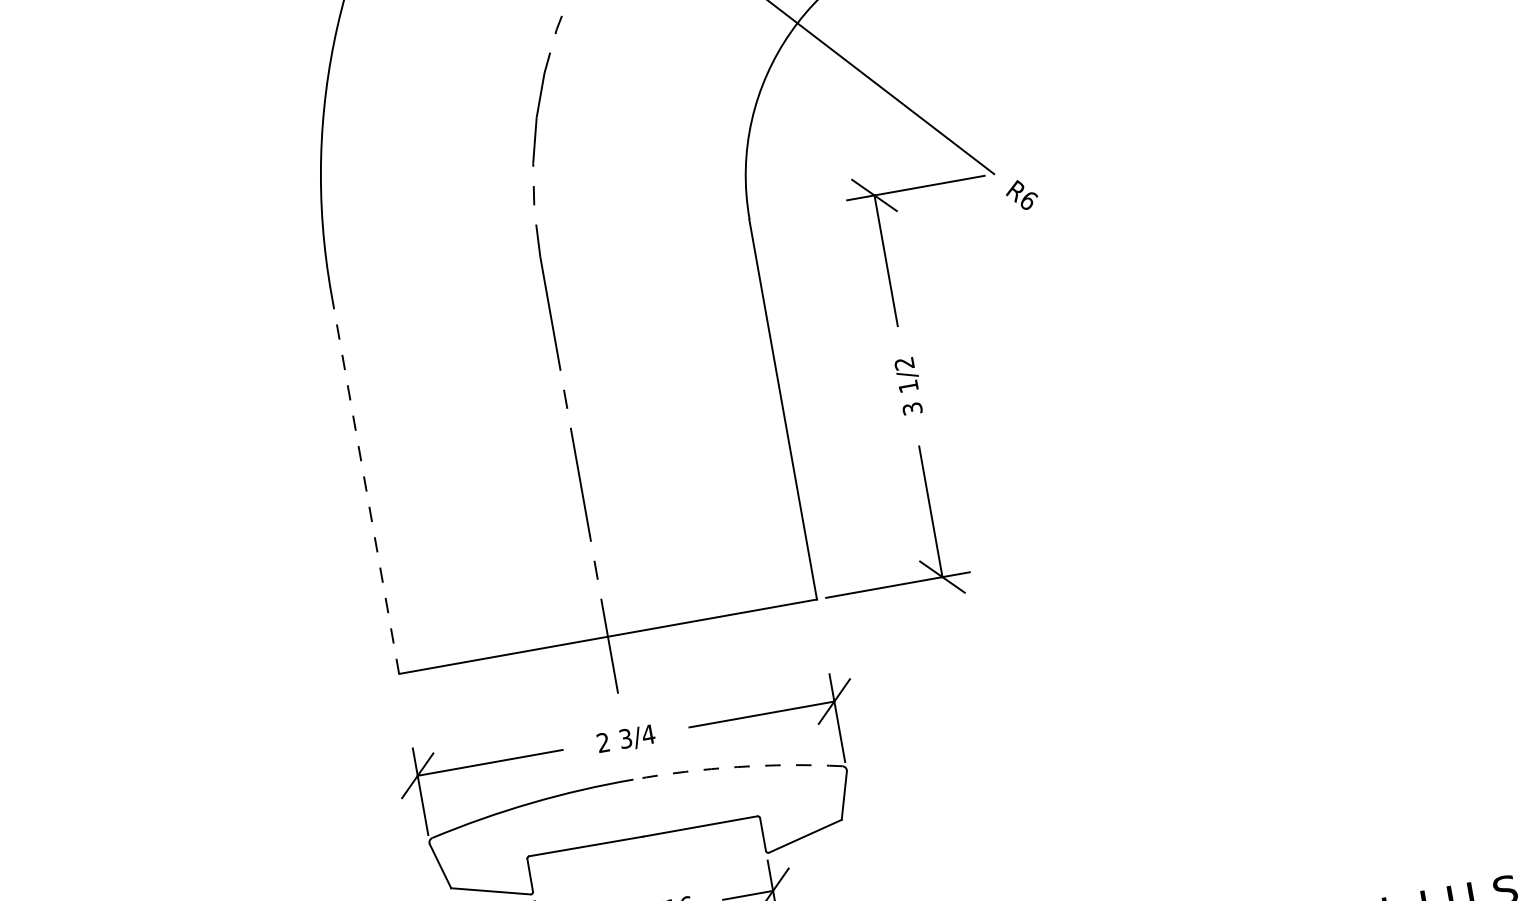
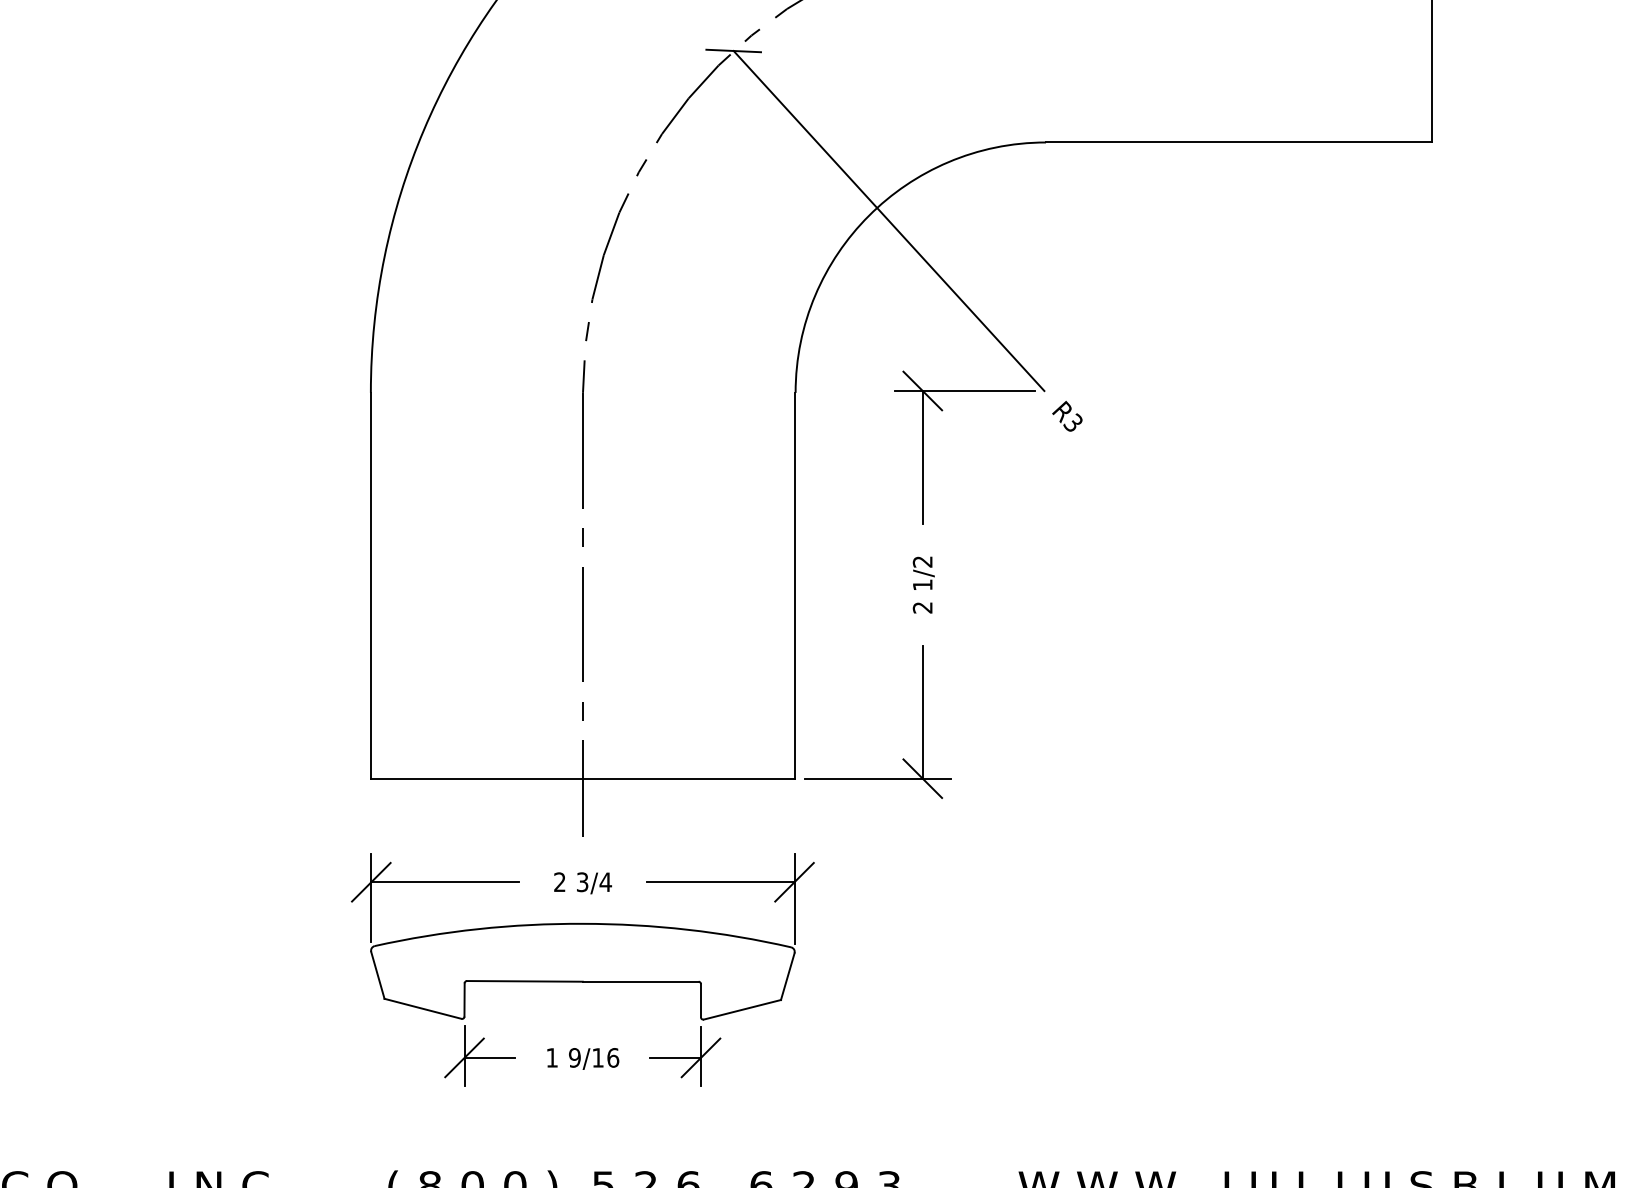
text: (1028, 200) -> (1073, 422), R6 -> R3
text: (912, 408) -> (922, 607), 3 -> 2
line: (364, 483) -> (370, 585), dashed -> solid
arc: (737, 766) -> (687, 929), dashed -> solid

